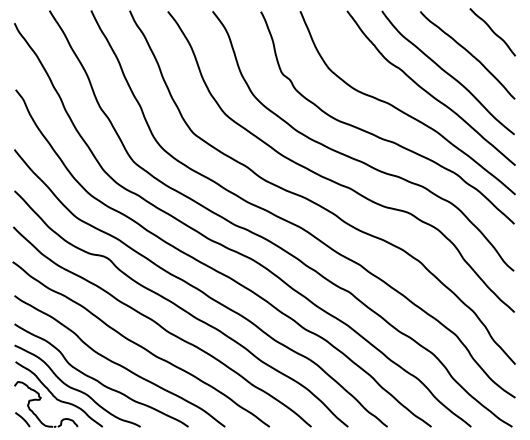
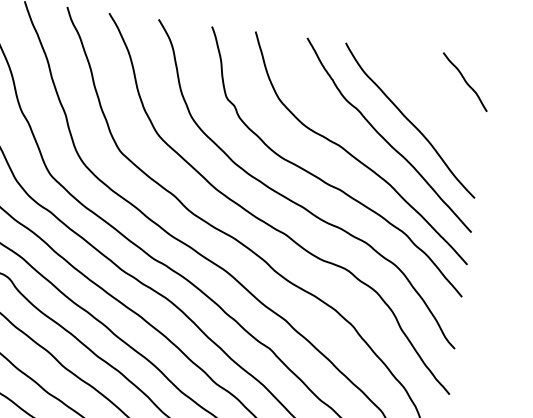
curve: (468, 53) -> (435, 102), removed

